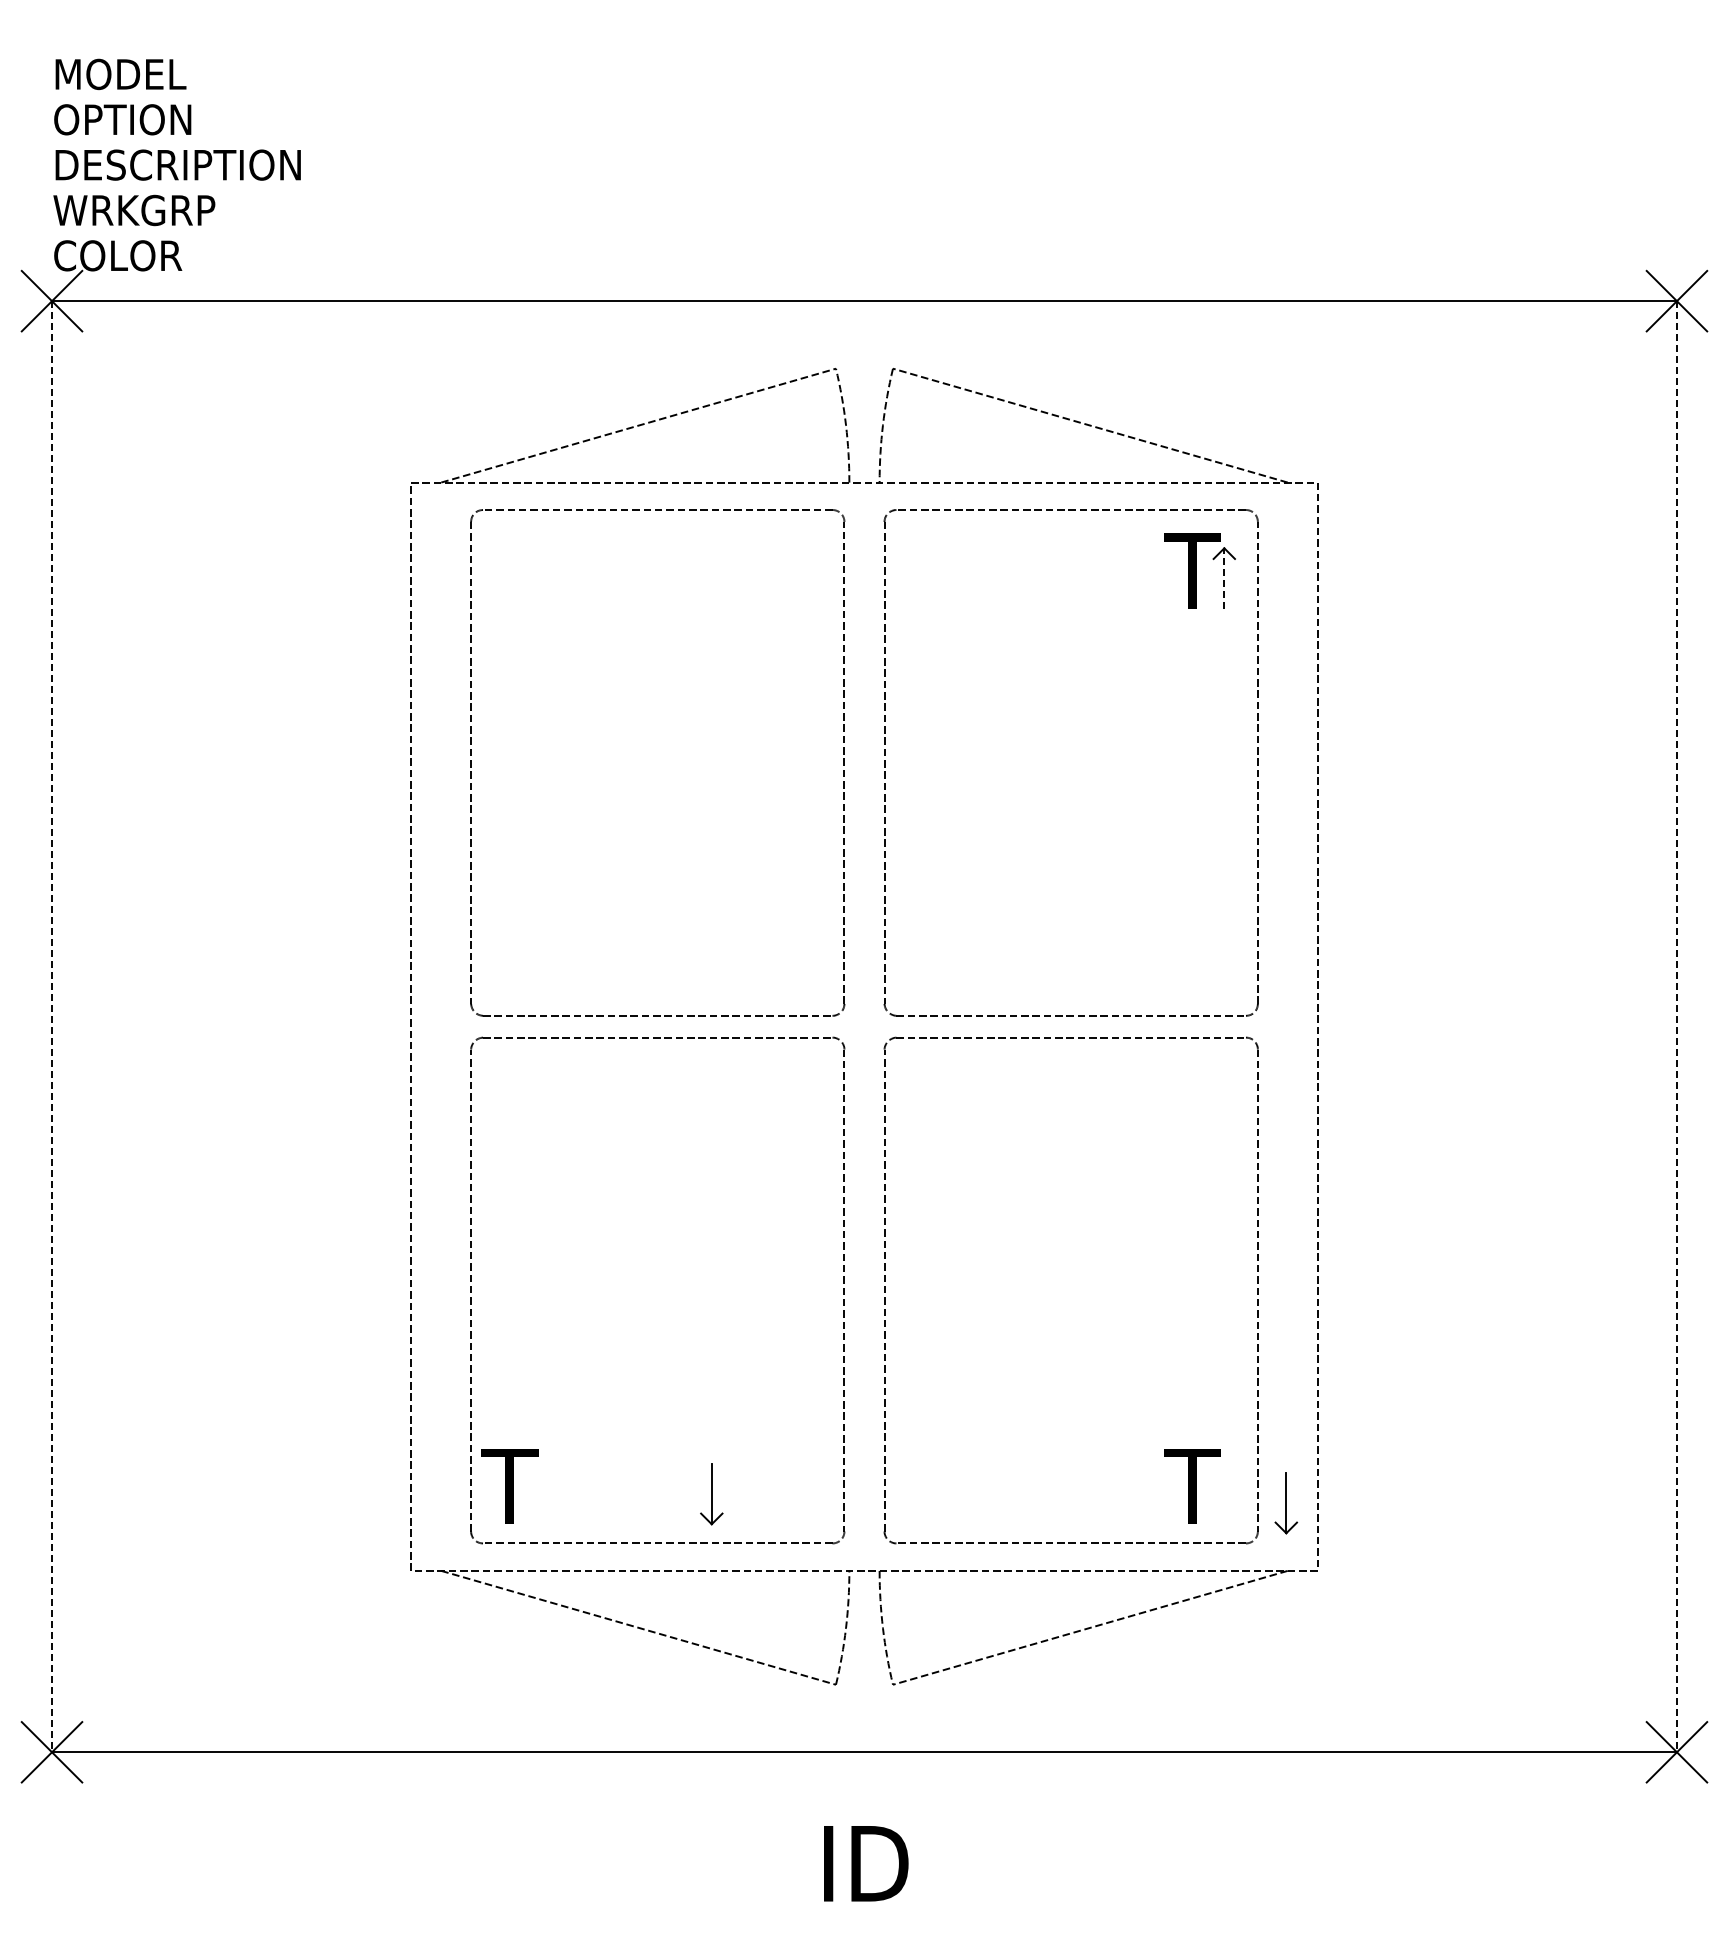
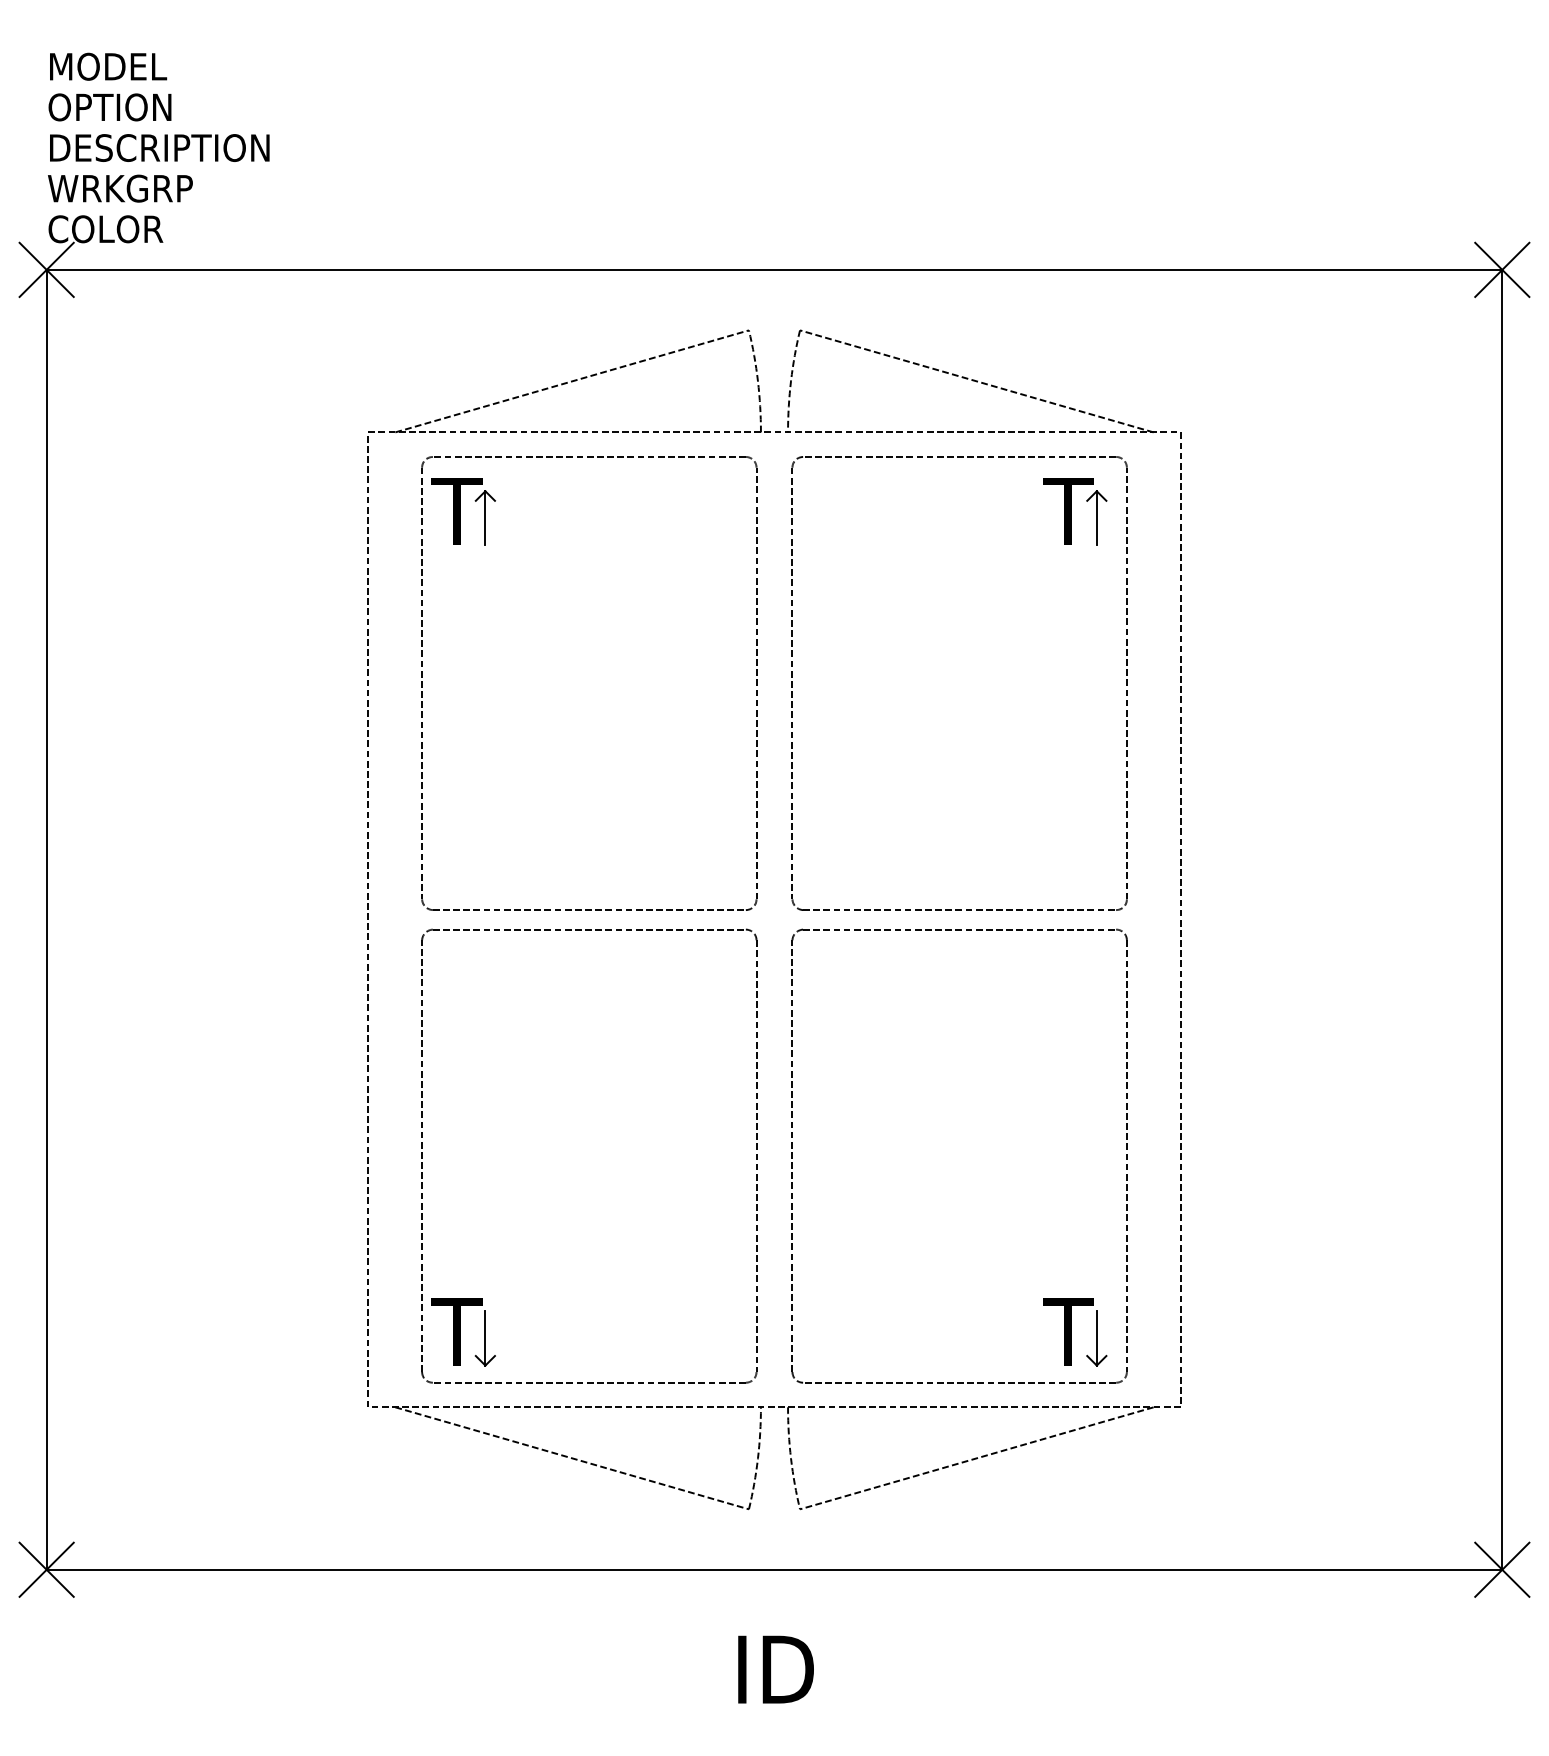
part: (517, 571) -> (463, 512), added
line: (1224, 578) -> (1096, 518), dashed -> solid
line: (52, 1026) -> (47, 919), dashed -> solid
line: (1676, 1026) -> (1501, 919), dashed -> solid
part: (711, 1494) -> (485, 1338), moved
part: (1286, 1503) -> (1096, 1338), moved

